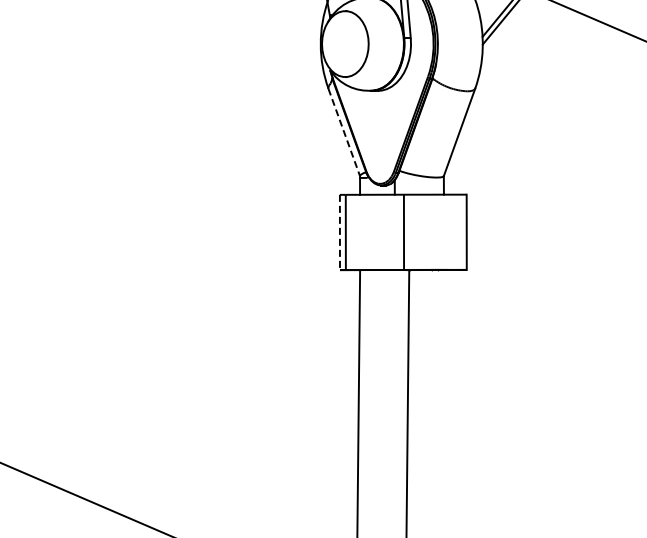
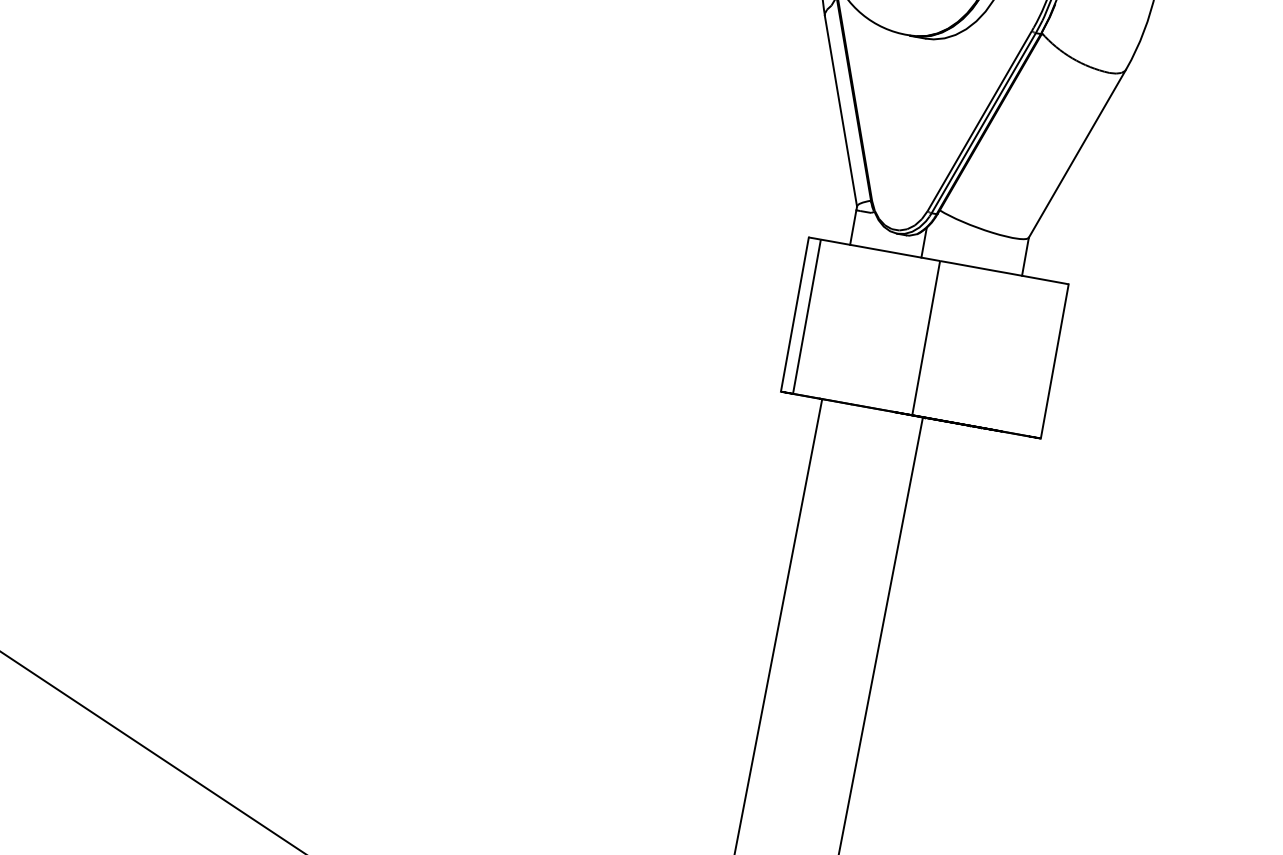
line: (344, 132) -> (841, 111), dashed -> solid
line: (339, 232) -> (793, 314), dashed -> solid

